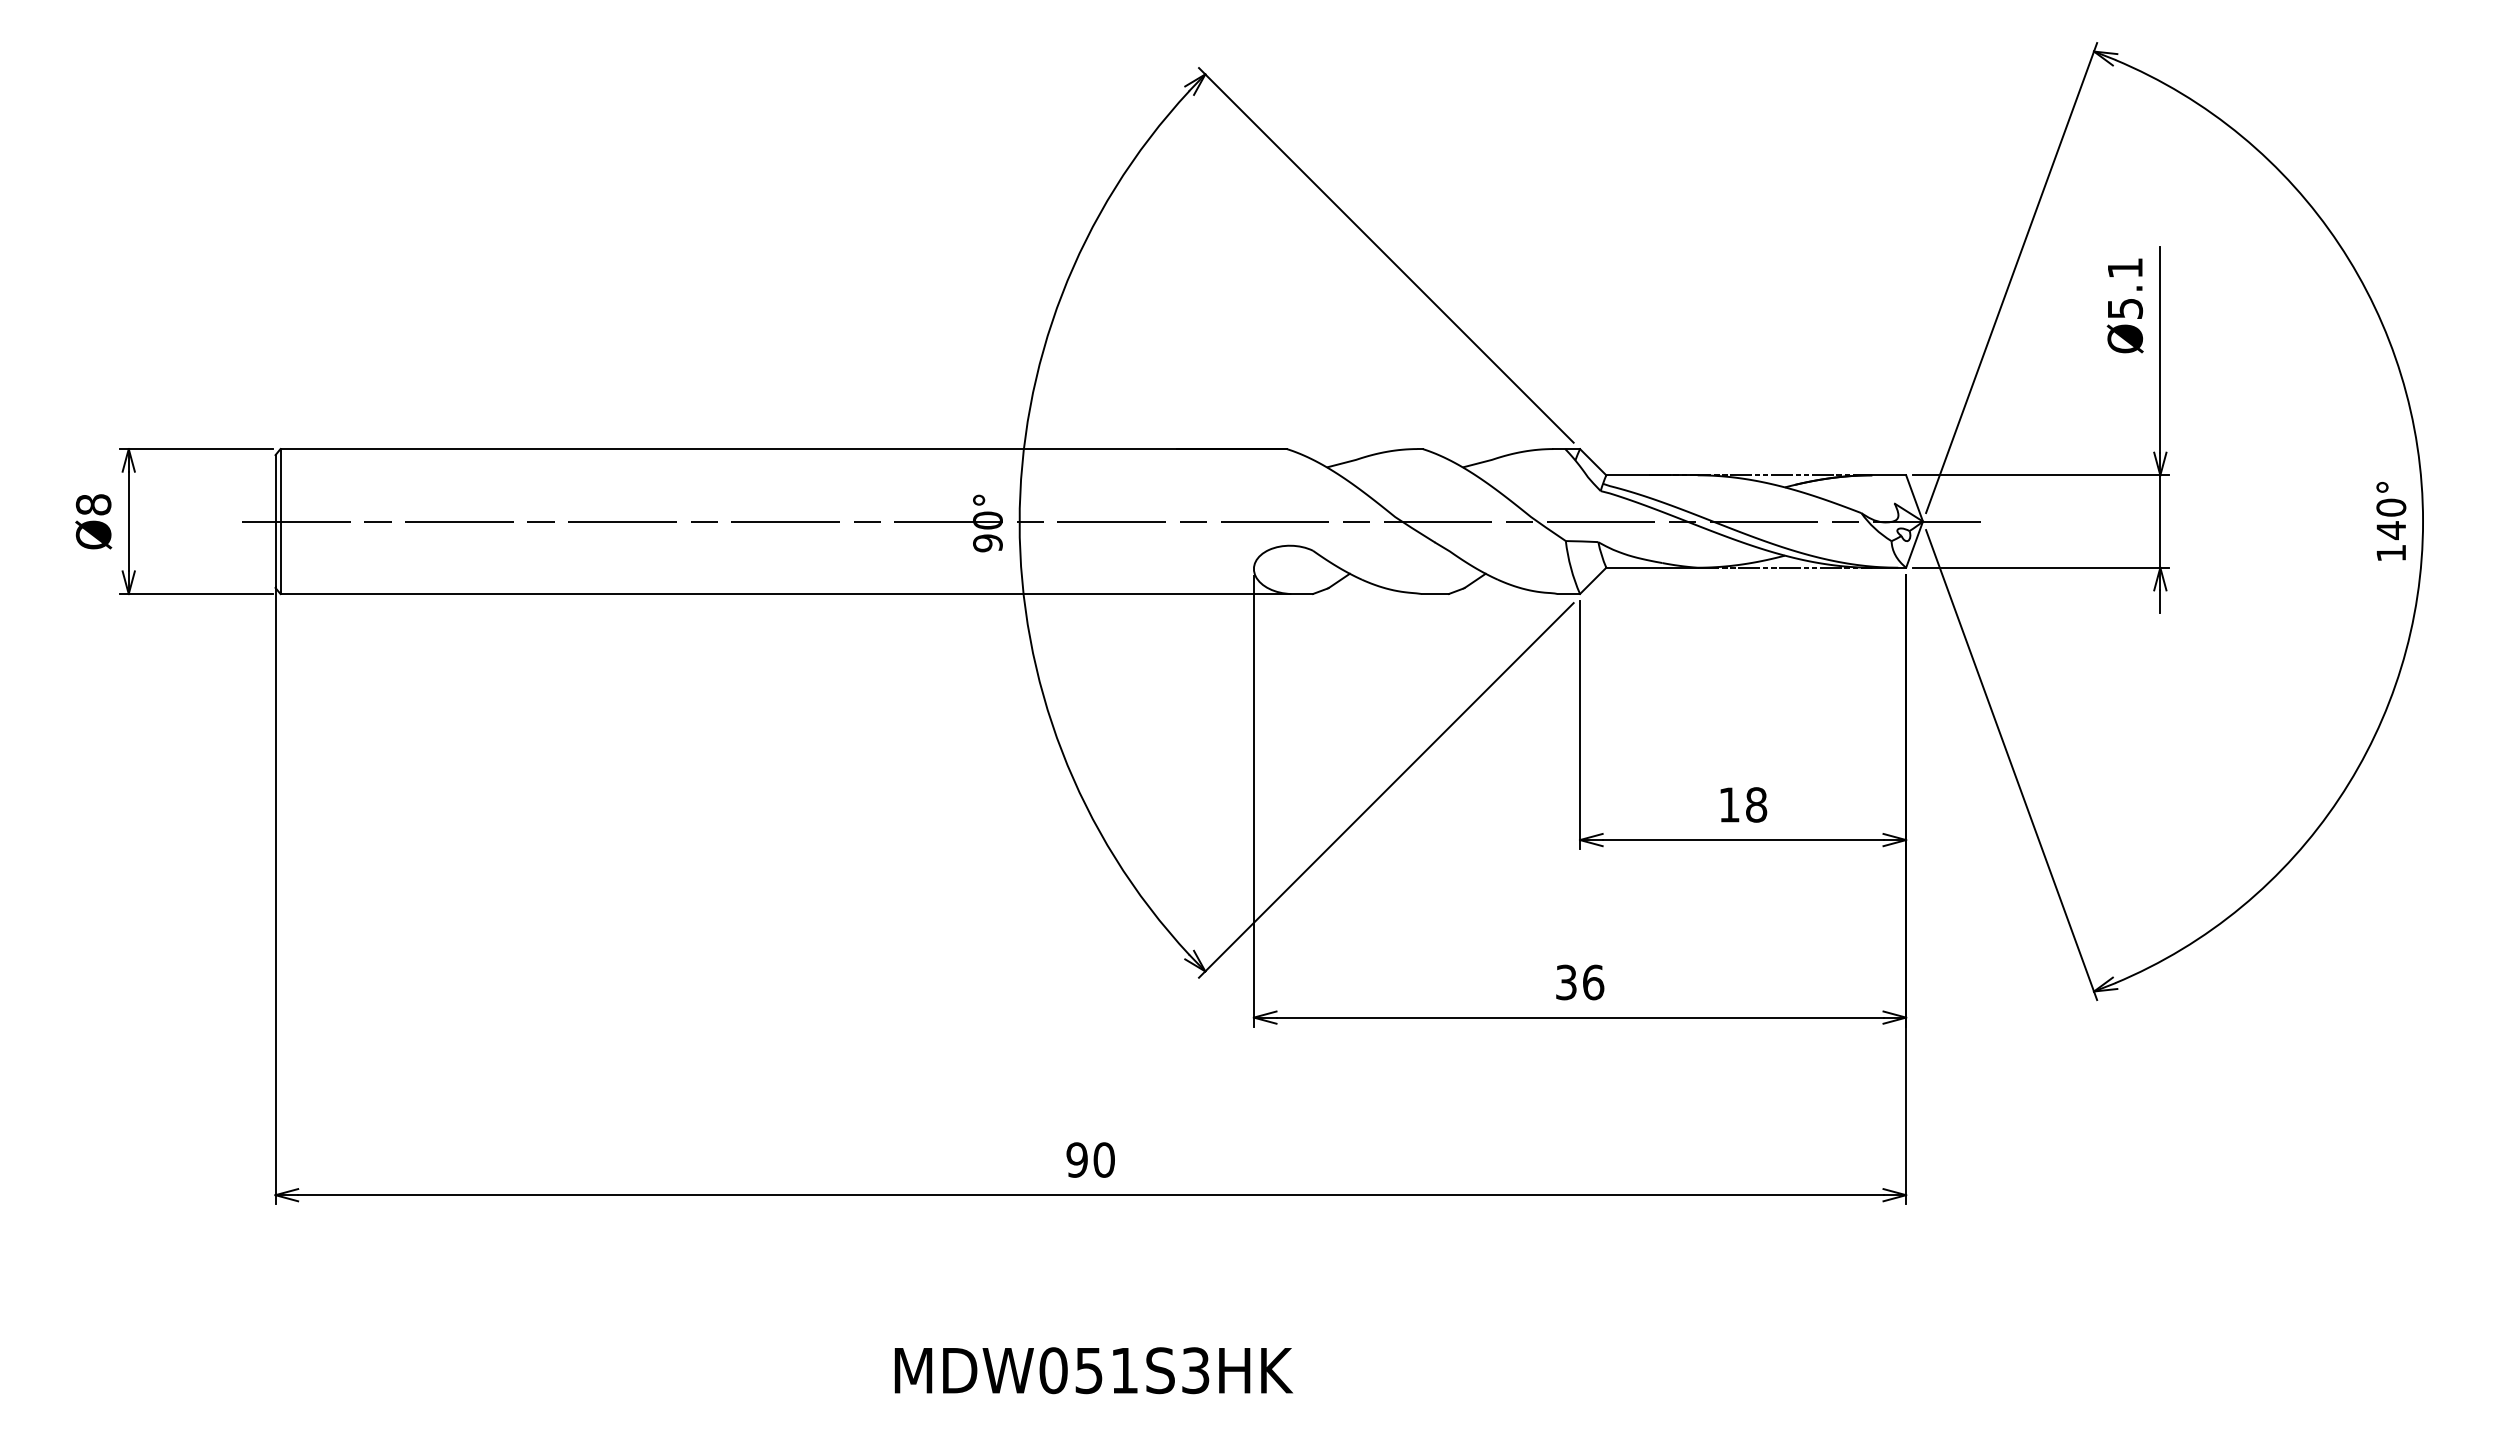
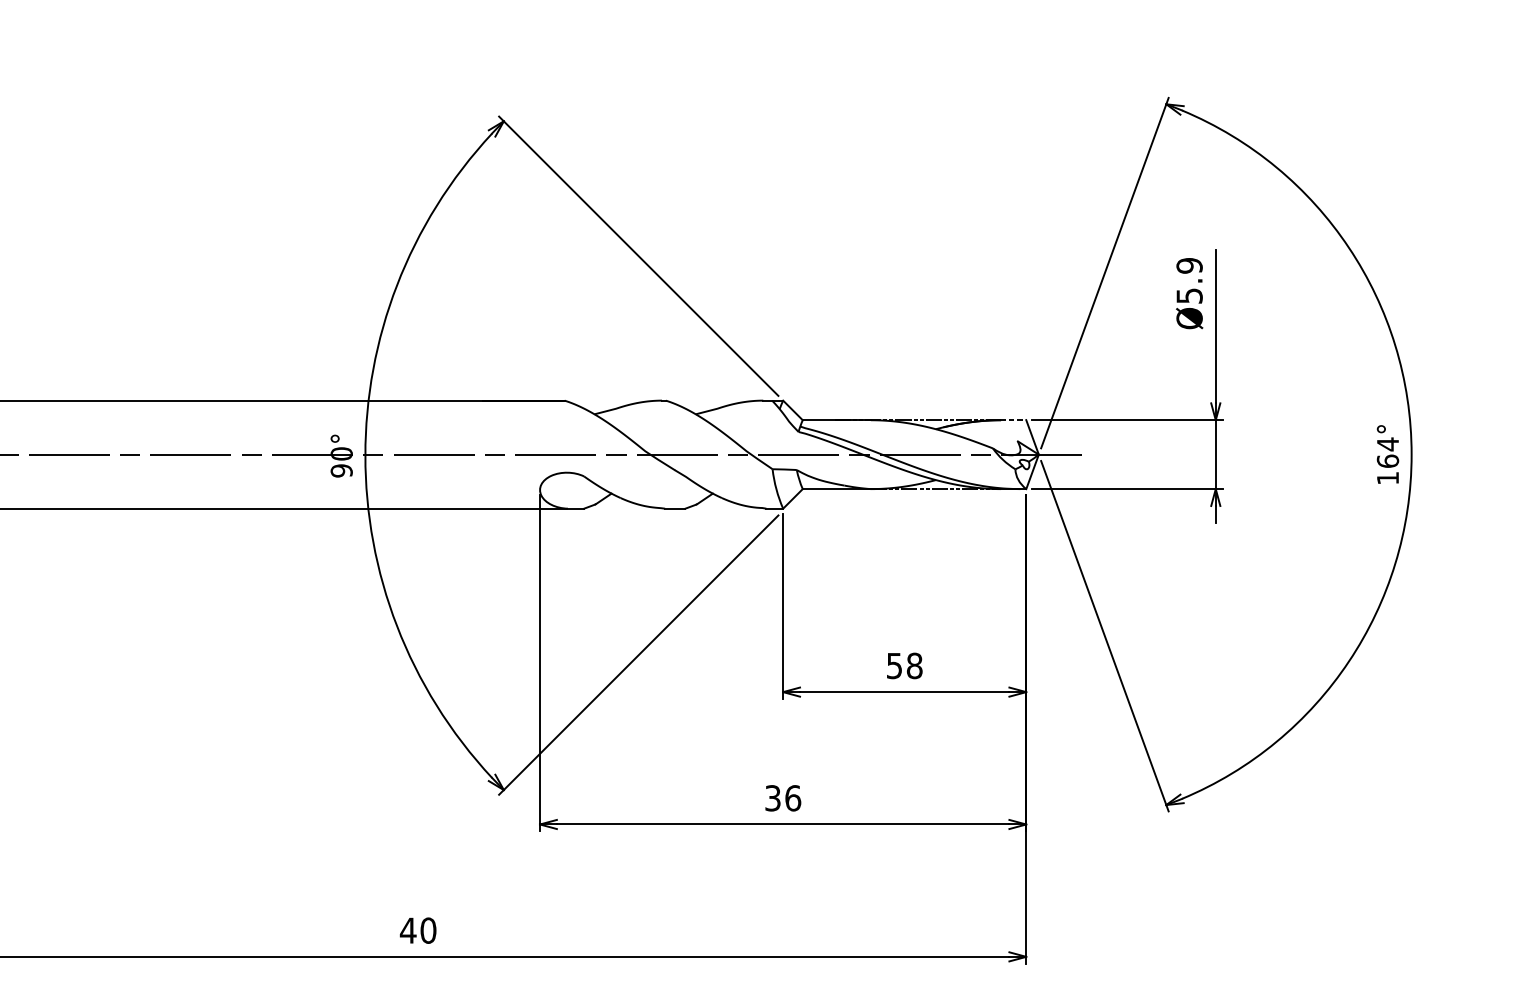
text: (2125, 267) -> (1189, 265), Ø5.1 -> Ø5.9
line: (1889, 475) -> (1013, 420), solid -> dashed
text: (2391, 519) -> (1388, 453), 140° -> 164°
text: (1729, 804) -> (894, 665), 18 -> 58
text: (1076, 1159) -> (407, 930), 90 -> 40

